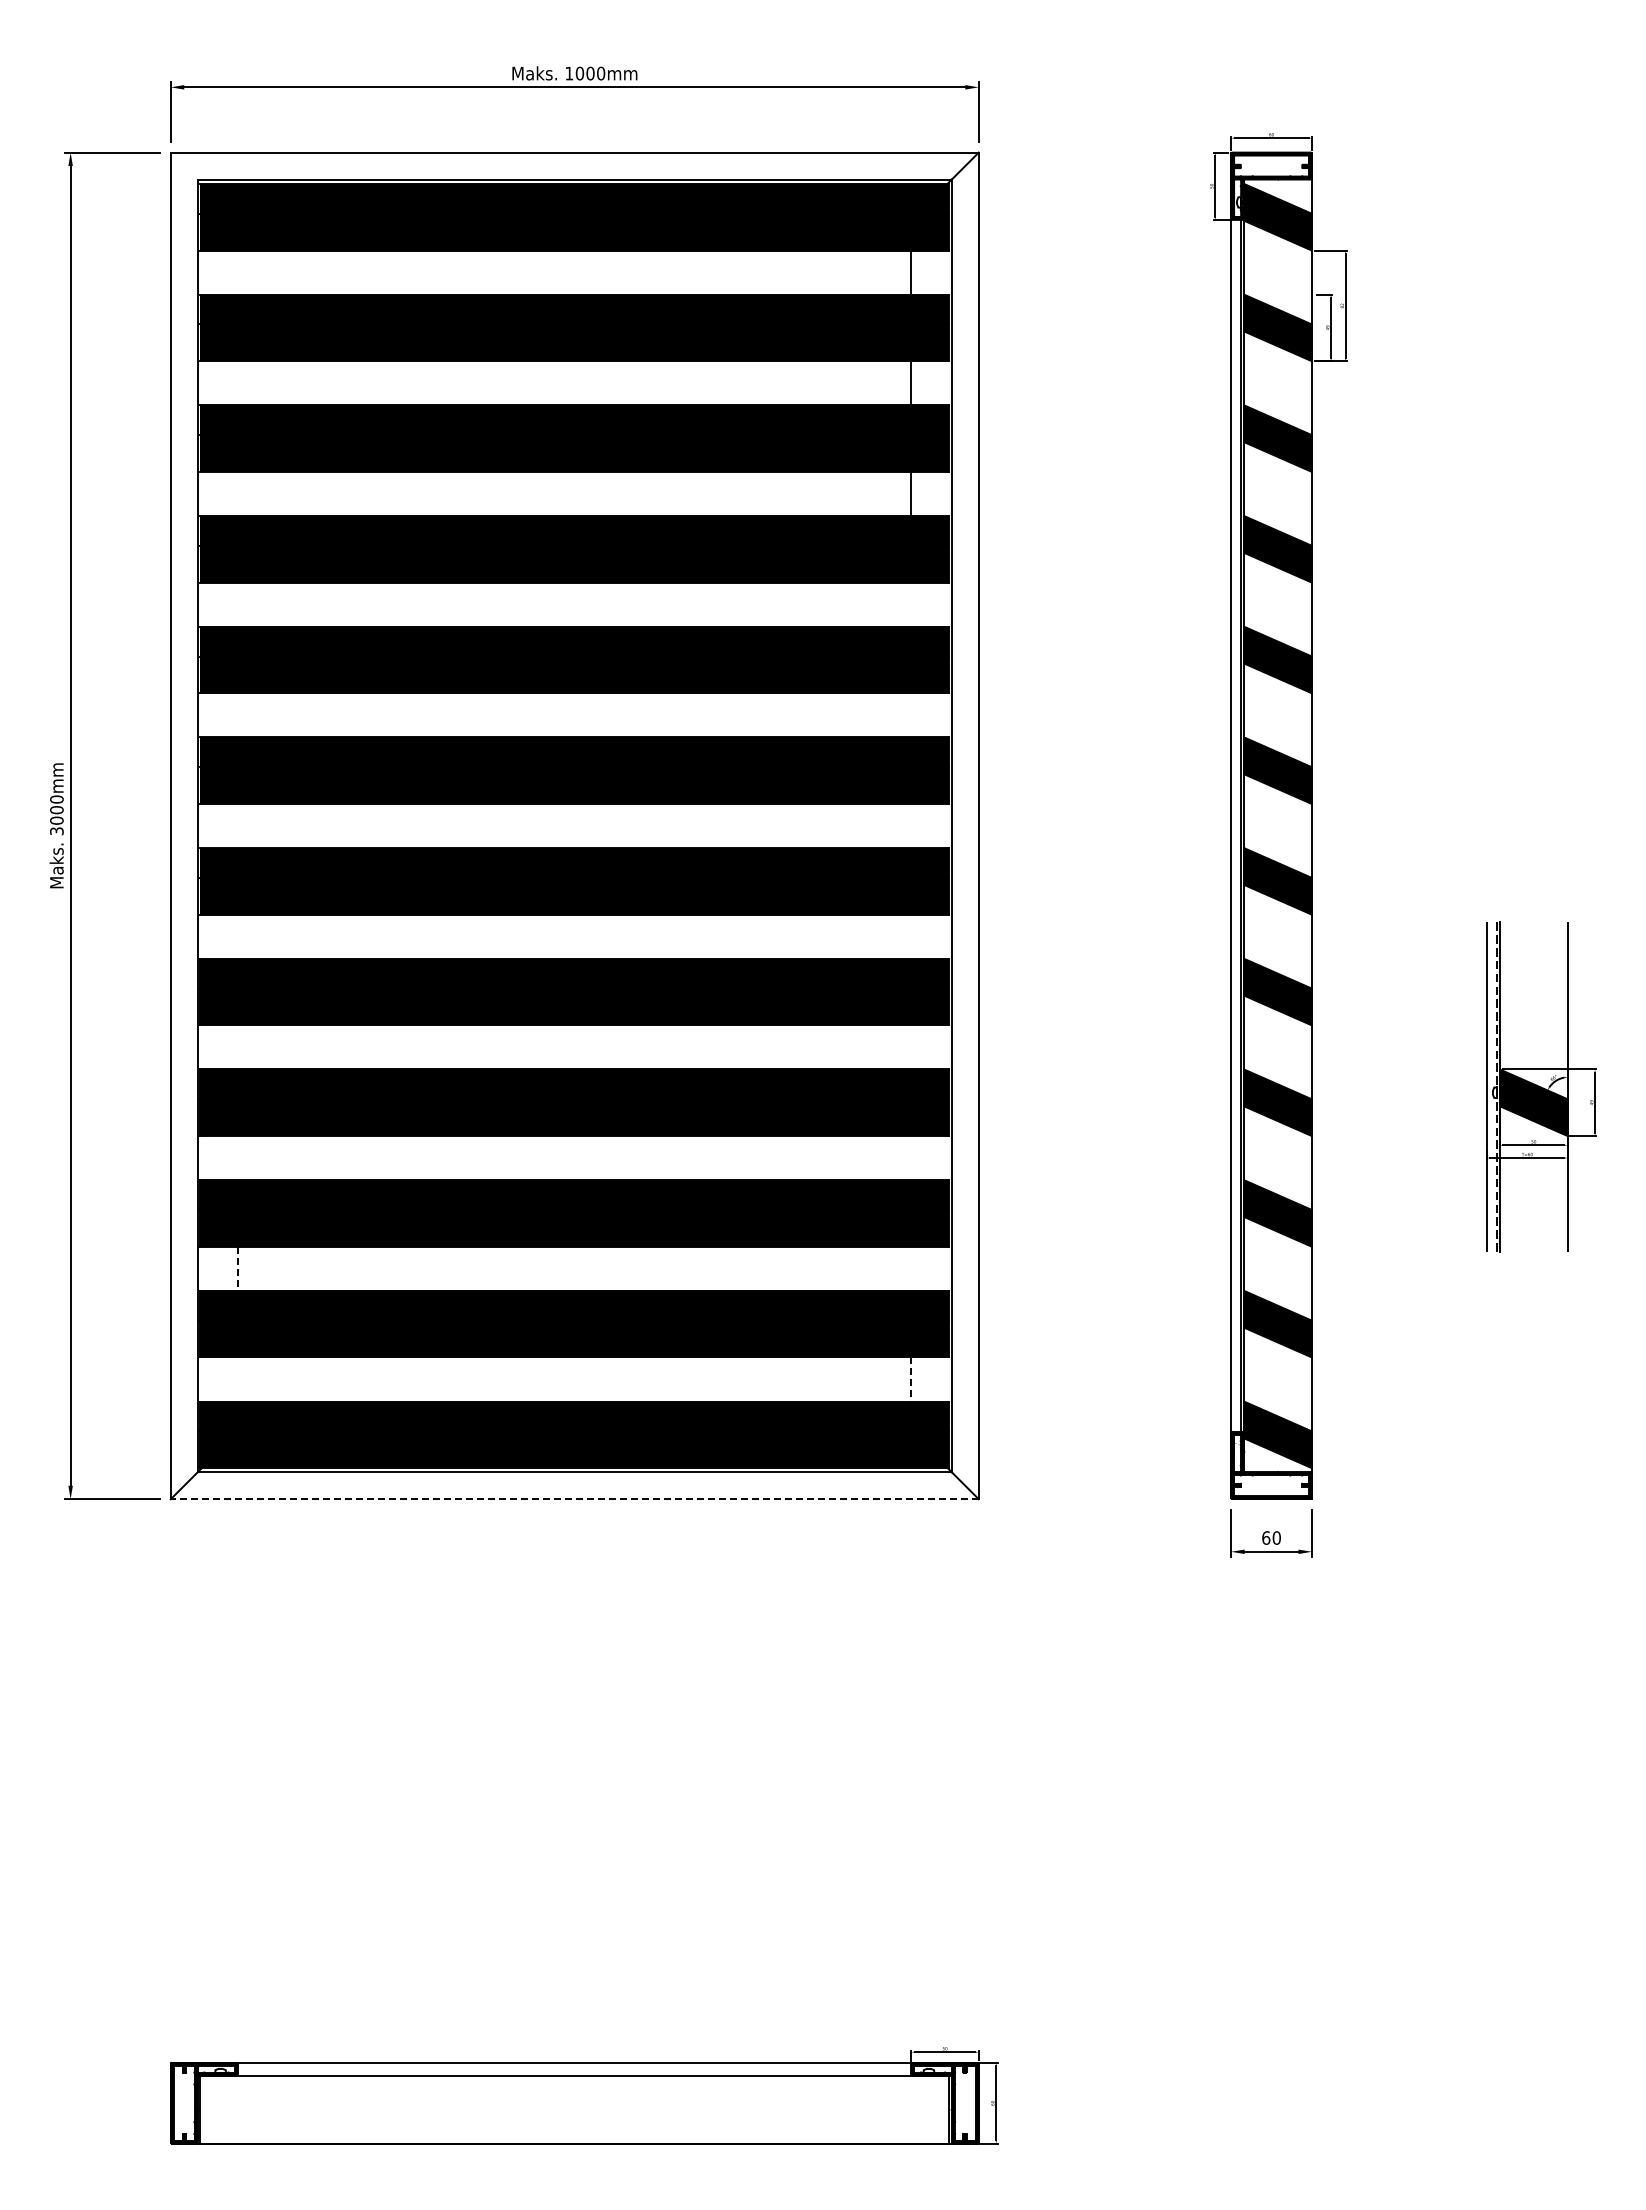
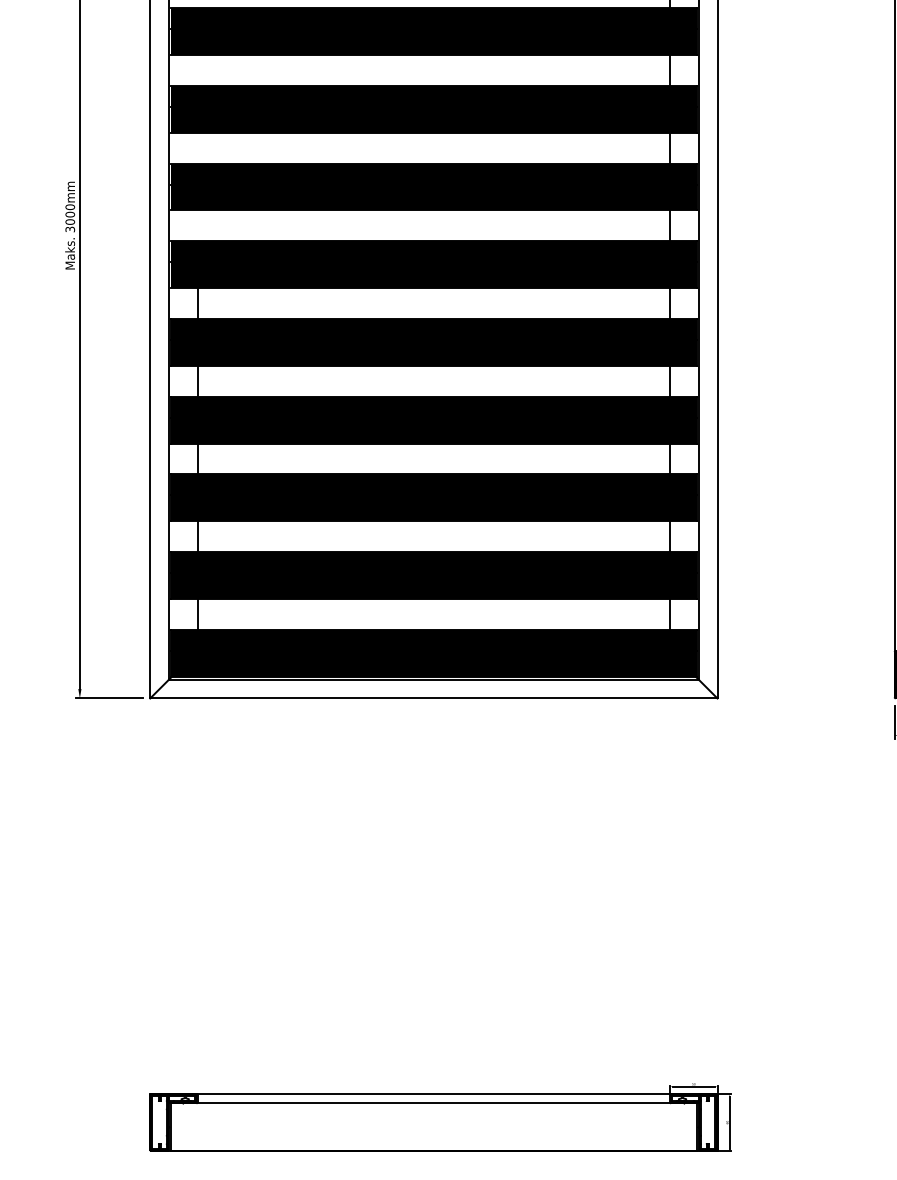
line: (911, 604) -> (670, 70), added
line: (911, 715) -> (670, 148), added
line: (911, 826) -> (670, 226), added
line: (238, 936) -> (197, 303), added
line: (911, 936) -> (670, 303), added
line: (238, 1047) -> (197, 381), added
line: (911, 1047) -> (670, 381), added
line: (238, 1158) -> (197, 459), added
line: (911, 1158) -> (670, 459), added
line: (911, 1268) -> (670, 536), added
line: (238, 1269) -> (197, 537), dashed -> solid
line: (238, 1379) -> (197, 614), added
line: (911, 1380) -> (670, 615), dashed -> solid
line: (574, 1499) -> (433, 698), dashed -> solid

